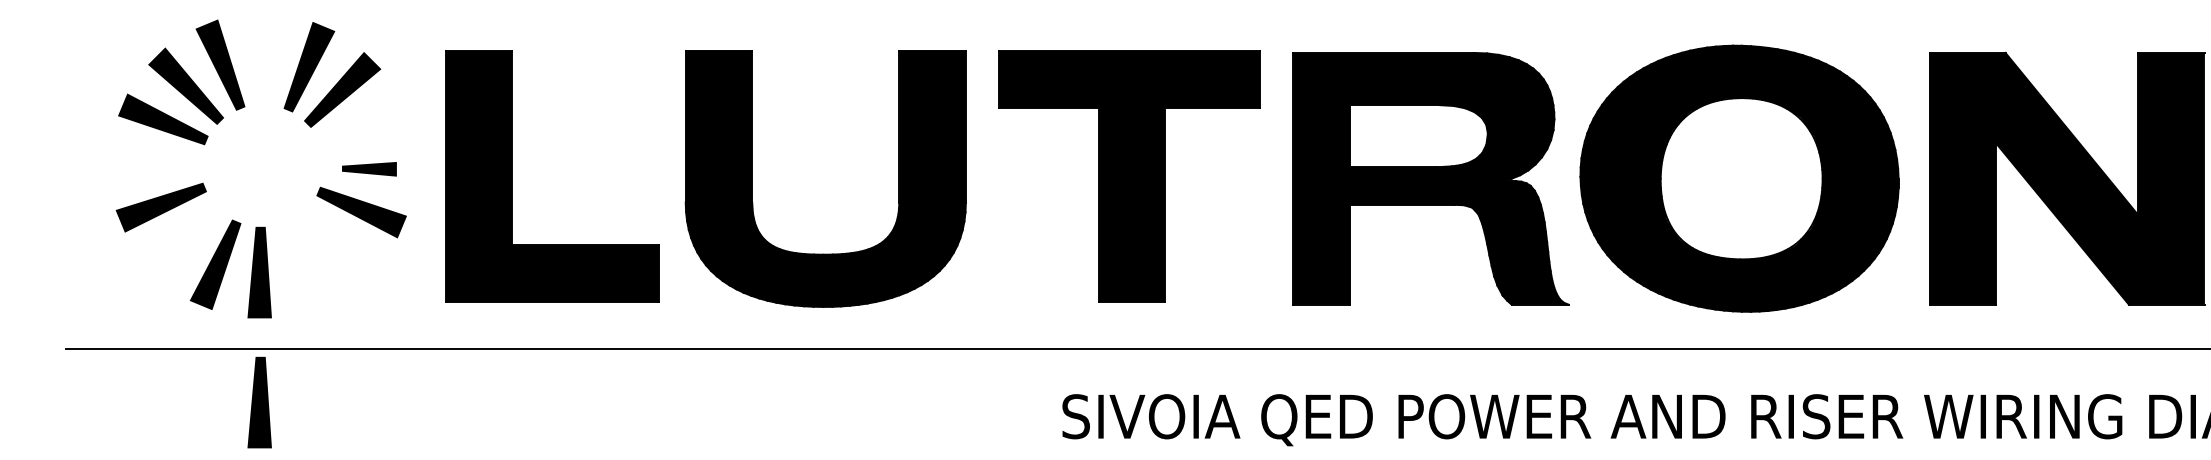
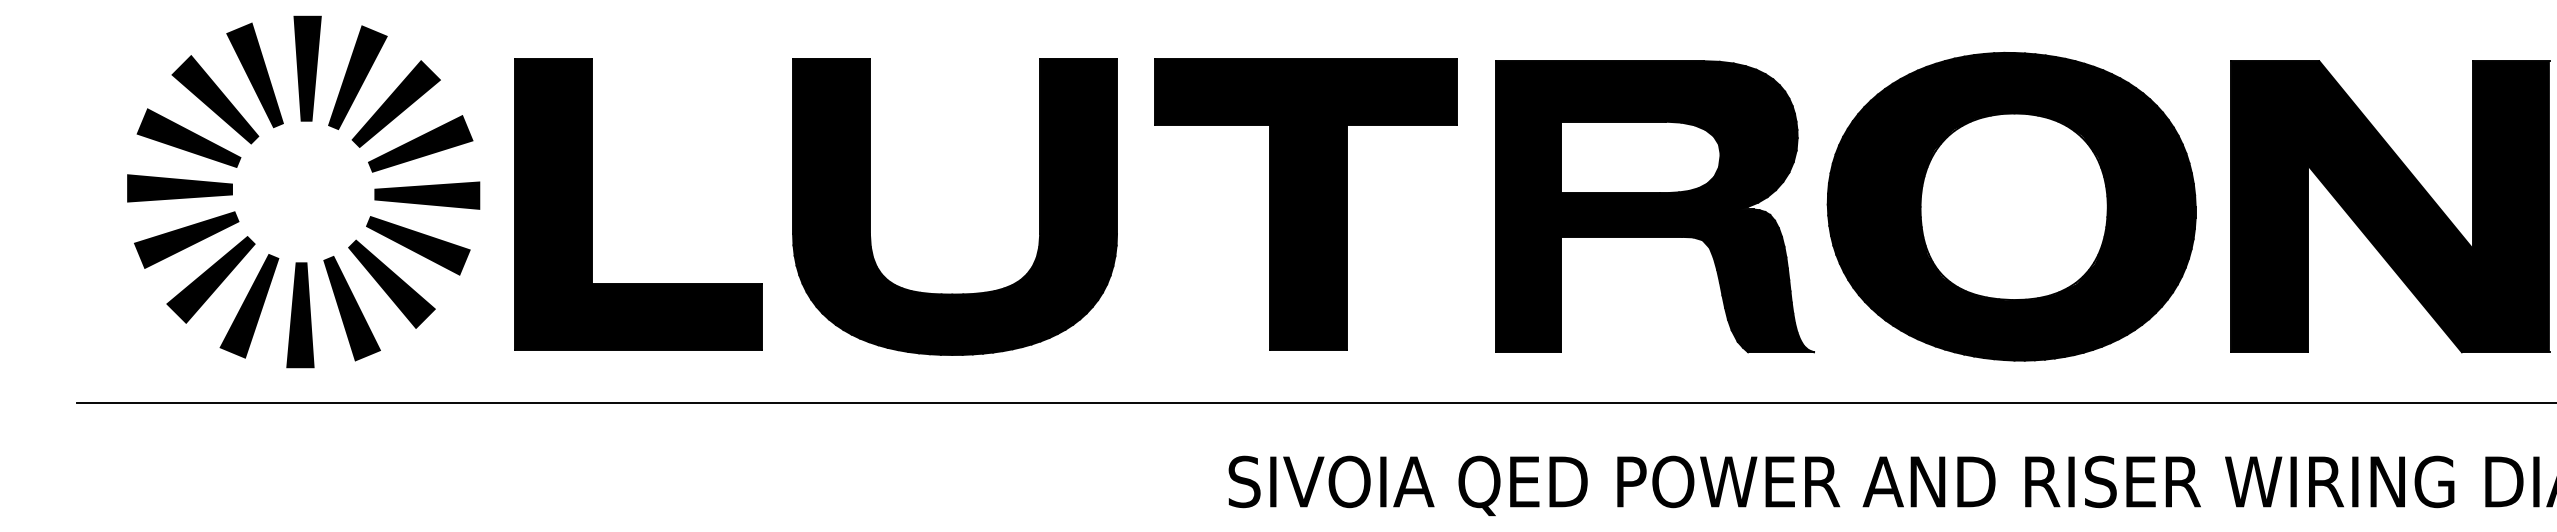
fill: (265, 59) -> (307, 68), added
fill: (363, 124) -> (420, 143), added
fill: (155, 162) -> (179, 187), added
part: (369, 169) -> (427, 196), size x1.67
fill: (182, 241) -> (211, 279), added
fill: (338, 245) -> (391, 283), added
fill: (304, 266) -> (352, 308), added
part: (259, 402) -> (300, 465), removed

